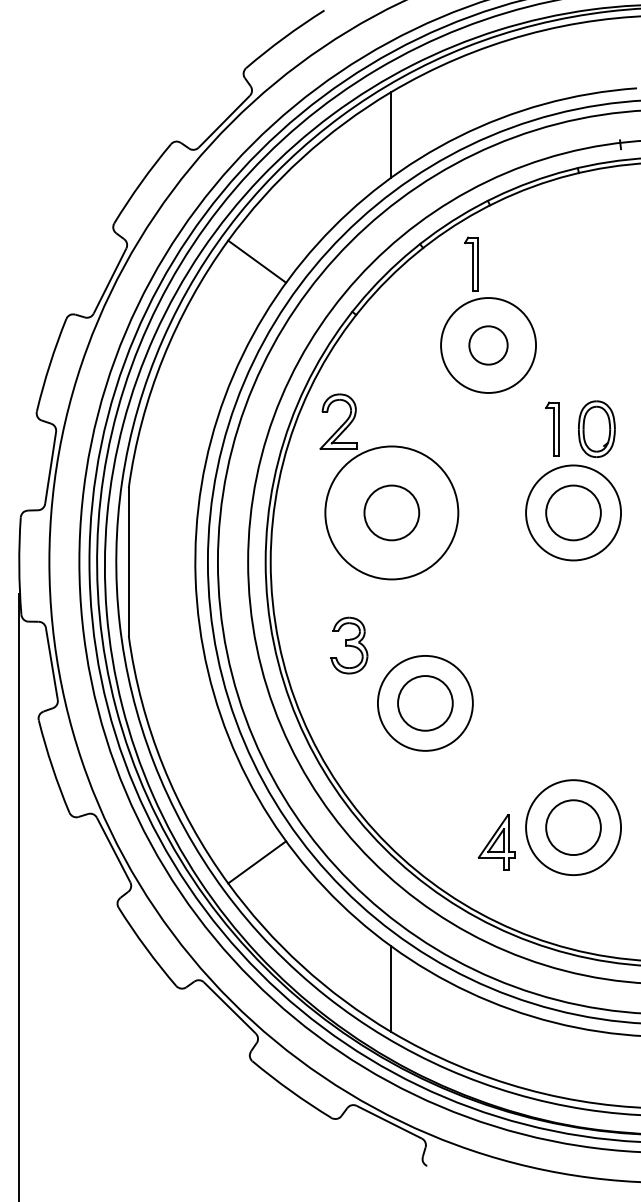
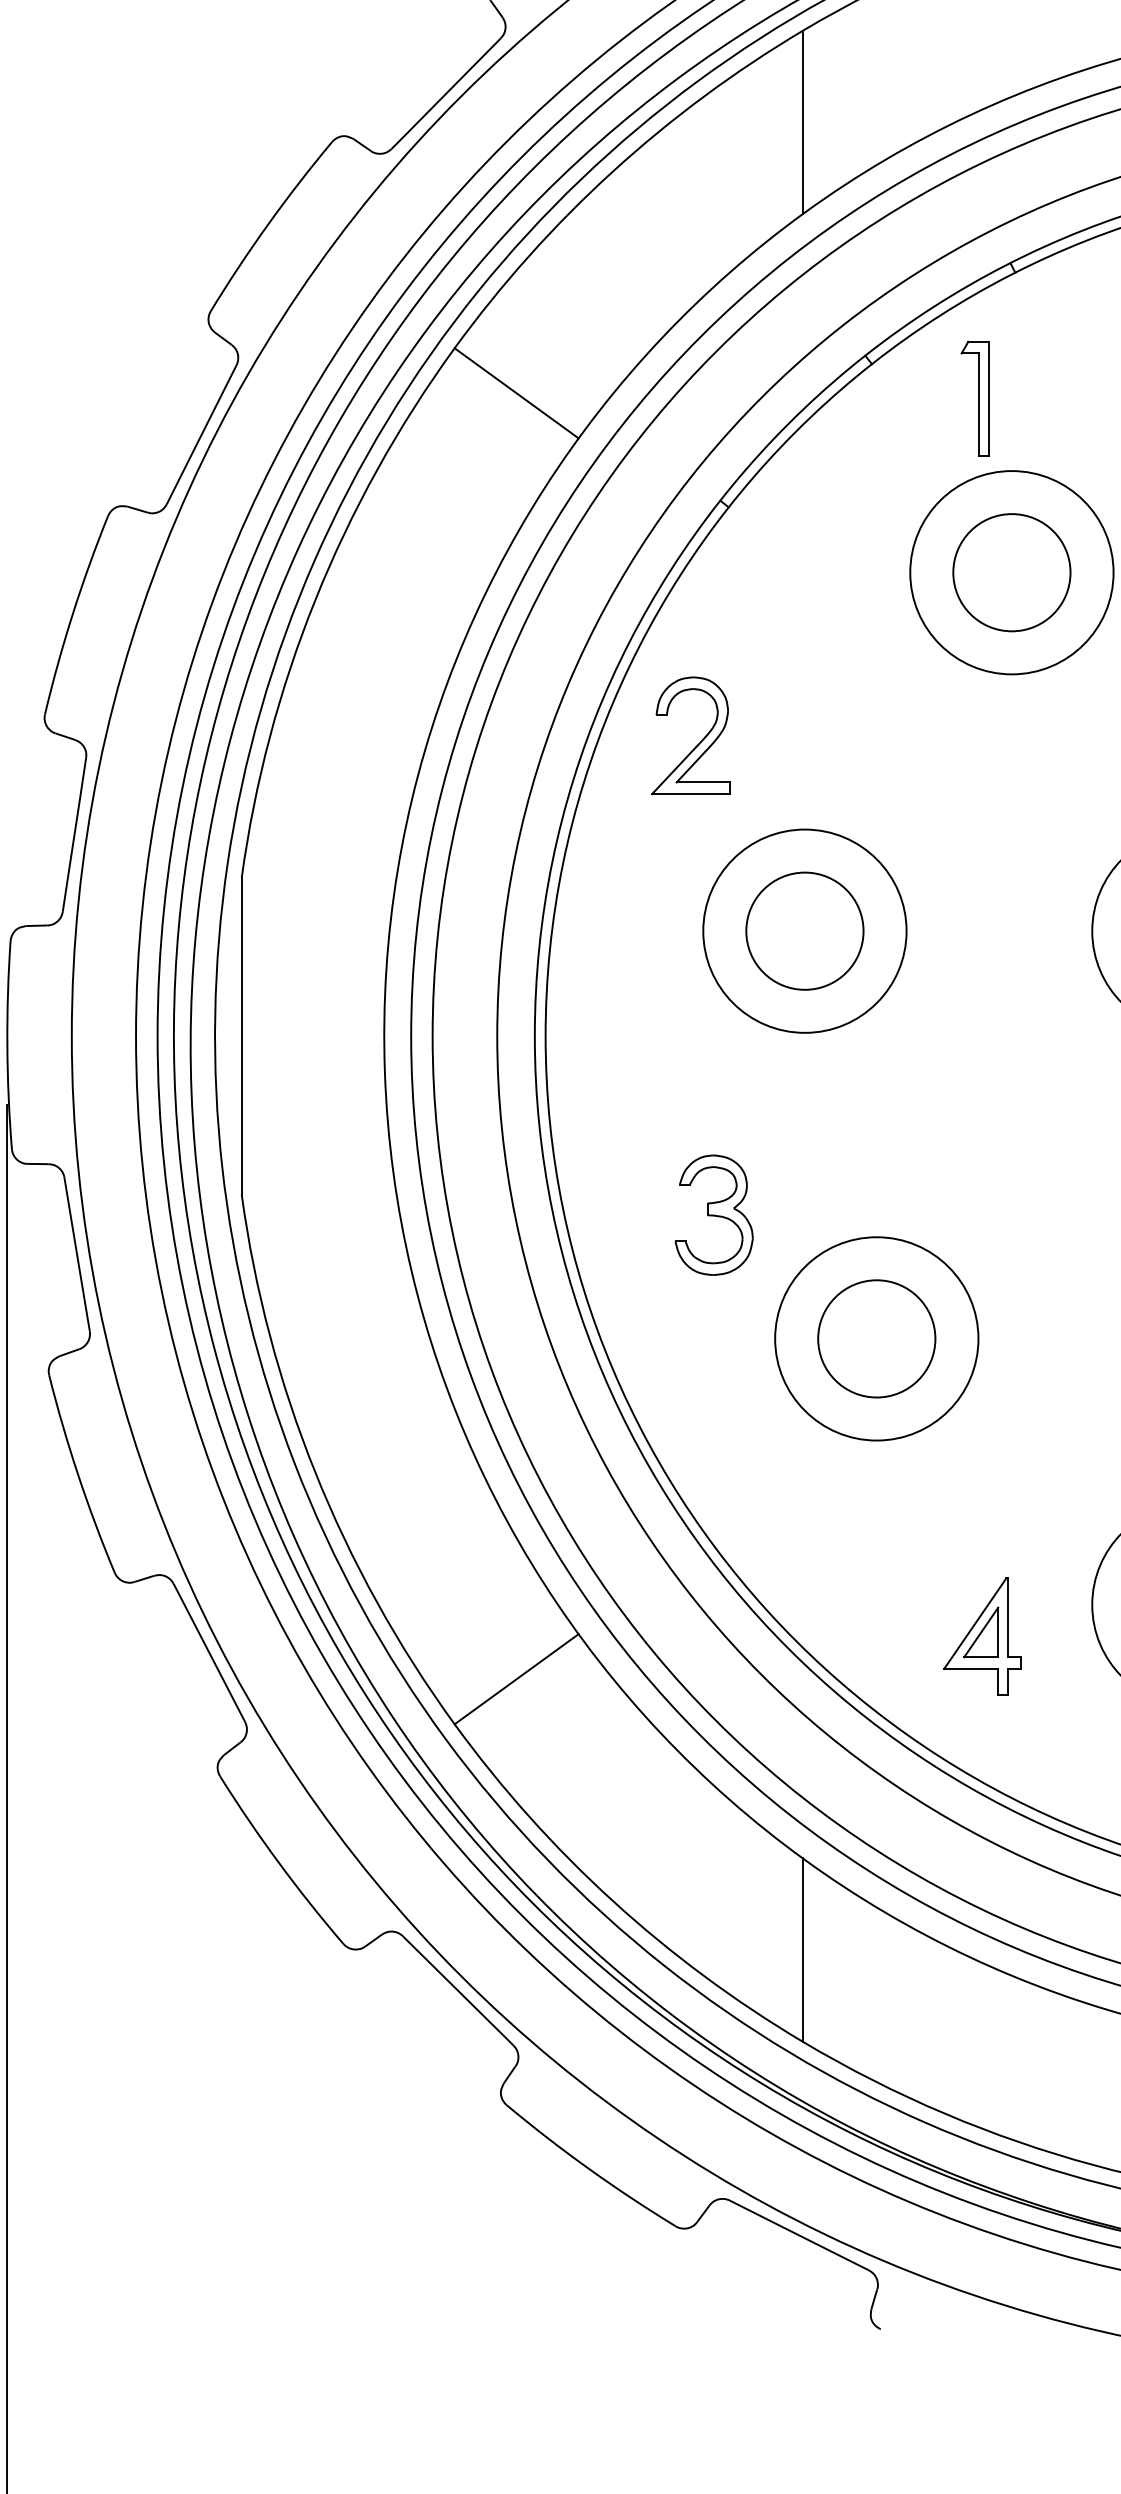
circle: (488, 345) -> (1011, 572), size x1.43
circle: (391, 512) -> (804, 930), size x0.71
part: (496, 842) -> (981, 1636), moved

